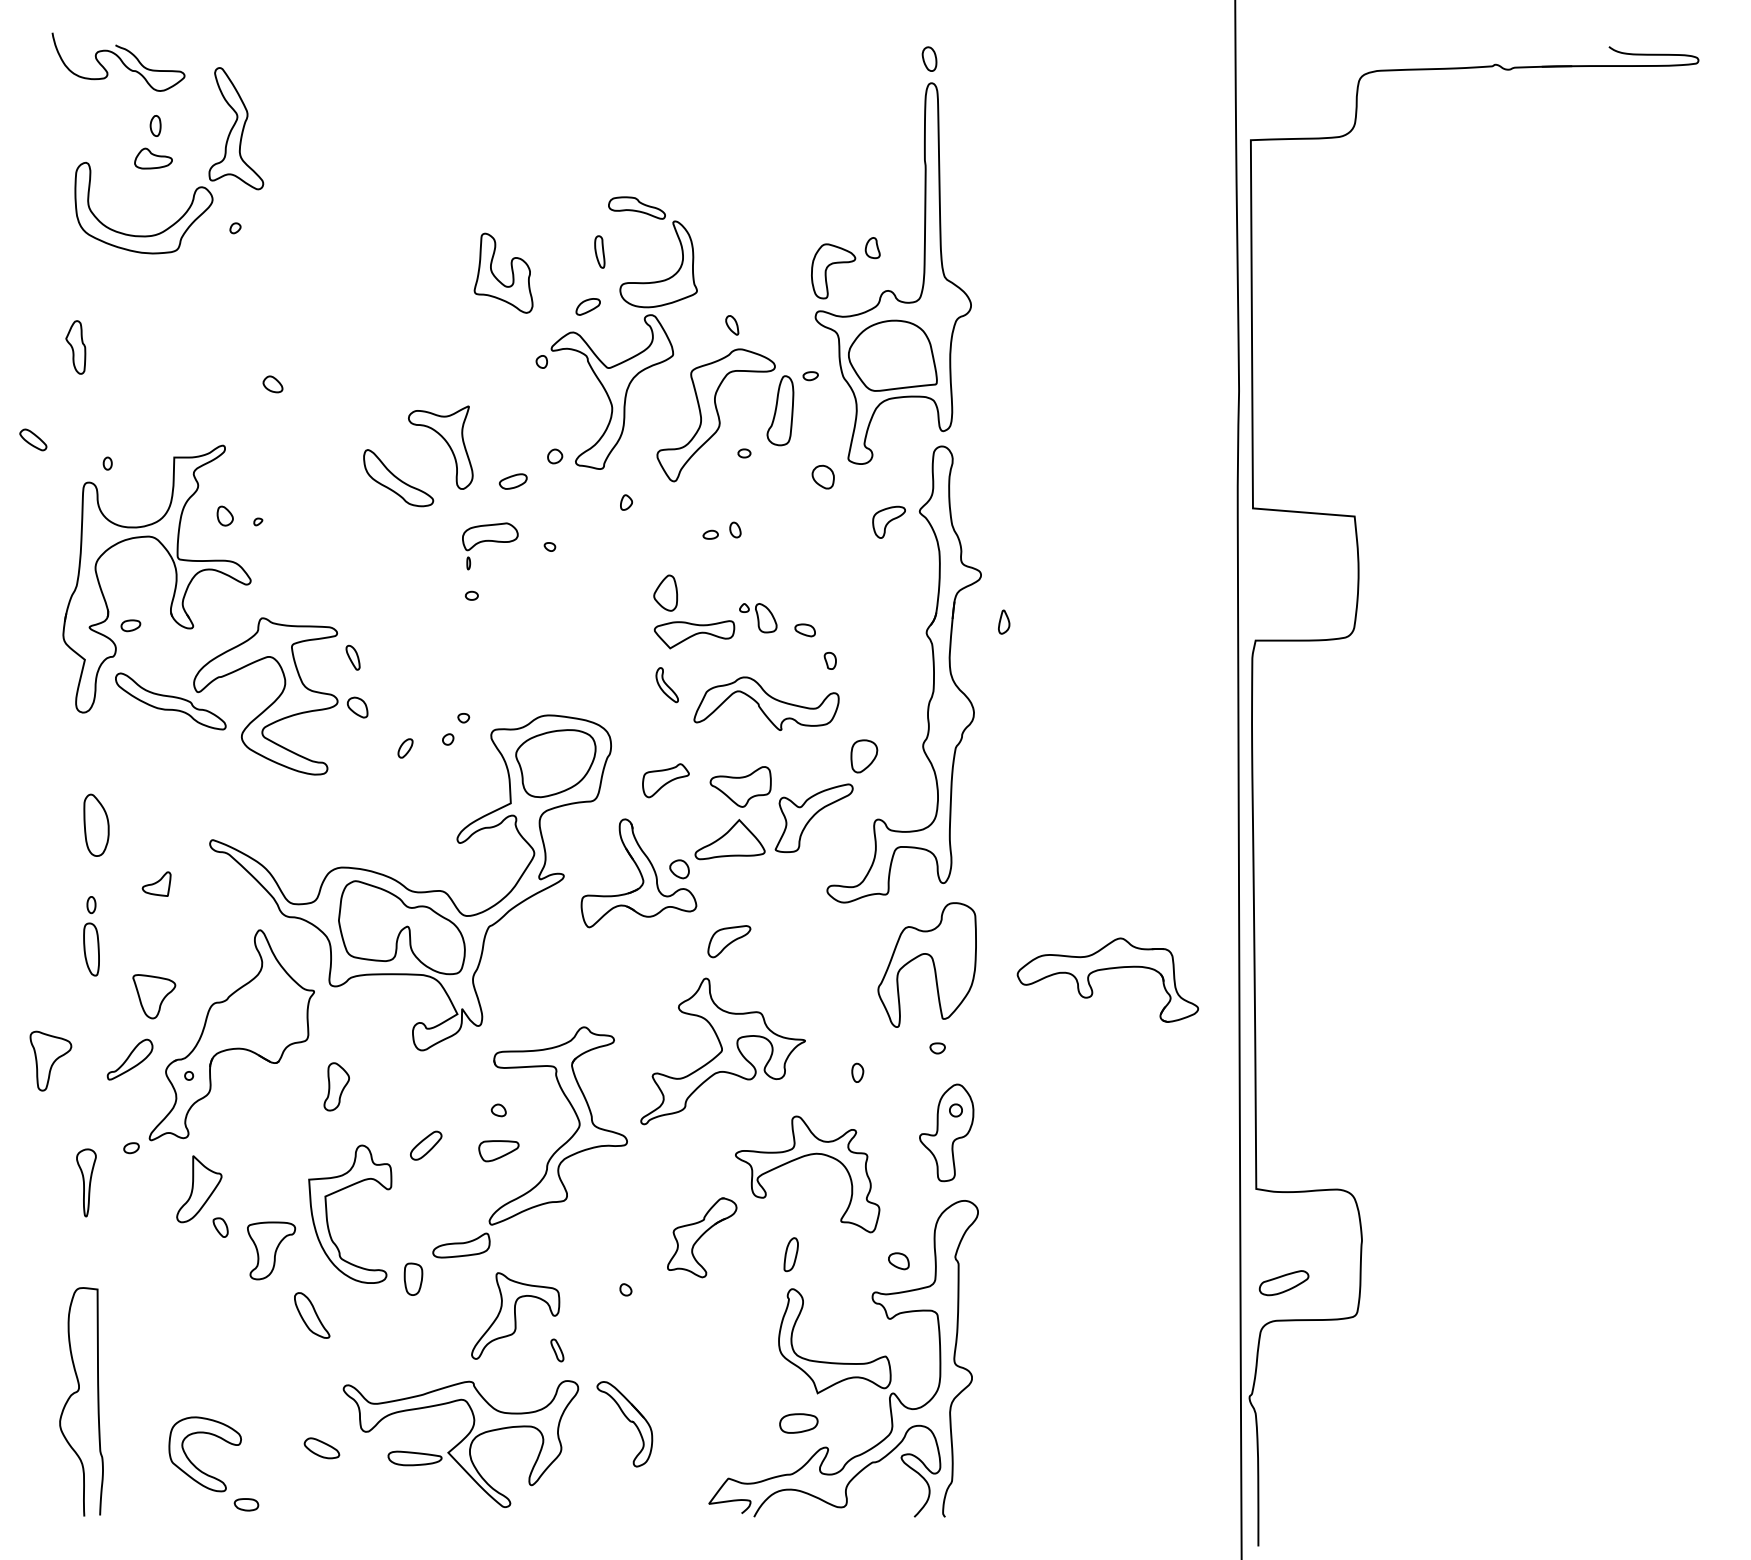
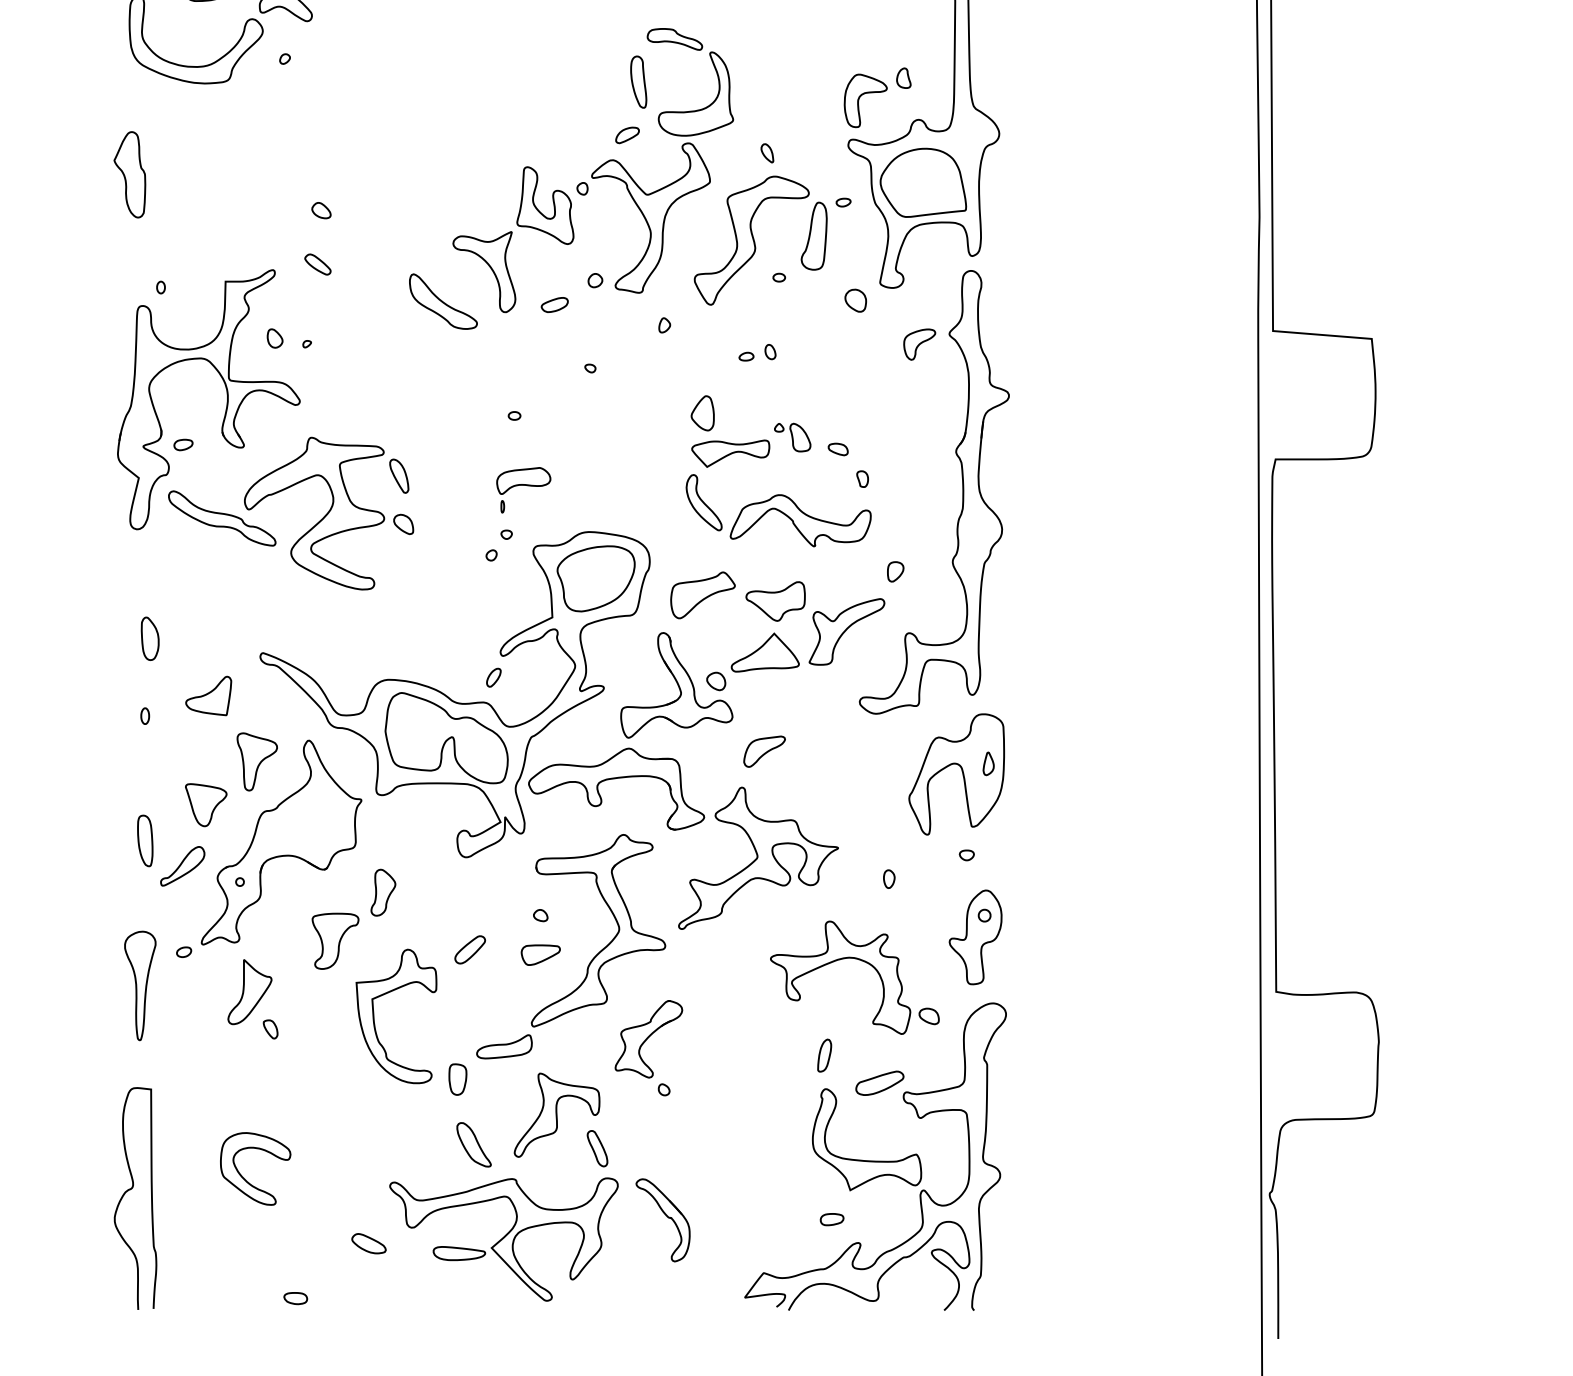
part: (599, 251) -> (638, 81), size x1.67
part: (511, 271) -> (553, 203), moved
part: (75, 347) -> (129, 174), size x1.67
part: (33, 439) -> (318, 264), moved
part: (490, 546) -> (523, 490), moved
part: (1004, 621) -> (989, 763), moved
part: (352, 657) -> (398, 475), size x1.43
part: (667, 684) -> (704, 502), size x1.67
part: (405, 748) -> (493, 677), moved
part: (864, 756) -> (895, 571), size x0.62
part: (665, 780) -> (702, 595), size x1.43
part: (96, 825) -> (150, 638), size x0.71
part: (156, 883) -> (208, 695), size x1.67
part: (91, 949) -> (145, 840), moved
part: (1104, 970) -> (613, 779), moved
part: (50, 1060) -> (256, 761), moved
part: (86, 1182) -> (140, 985), size x1.67
part: (702, 1237) -> (649, 1038), moved
part: (271, 1250) -> (335, 940), moved
part: (898, 1261) -> (928, 1016), moved
part: (1283, 1283) -> (879, 1083), moved
part: (312, 1315) -> (474, 1144), moved
part: (557, 1350) -> (597, 1148), size x1.67
part: (798, 1423) -> (831, 1219), size x0.62
part: (194, 1464) -> (245, 1178), moved

